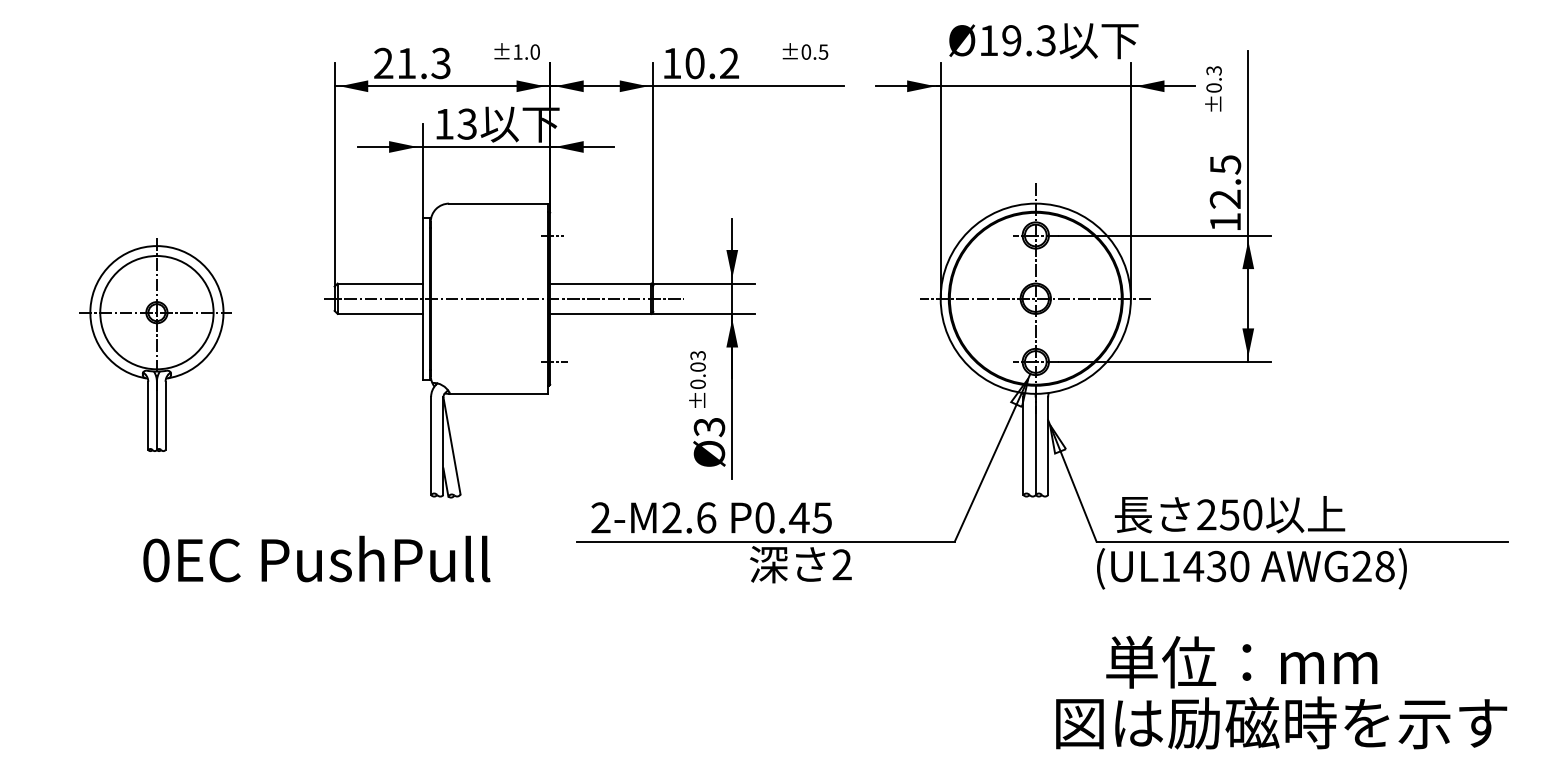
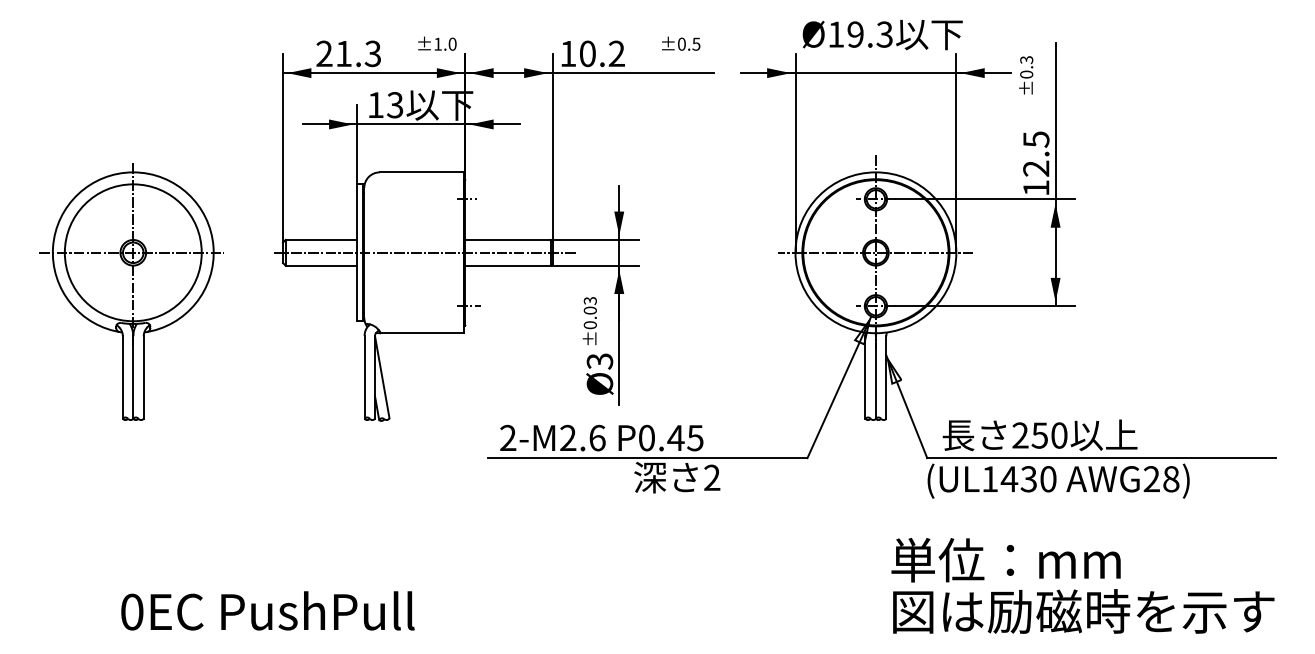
part: (155, 344) -> (131, 291), size x1.43
text: (316, 558) -> (267, 610), moved
text: (1241, 662) -> (1005, 560), moved

